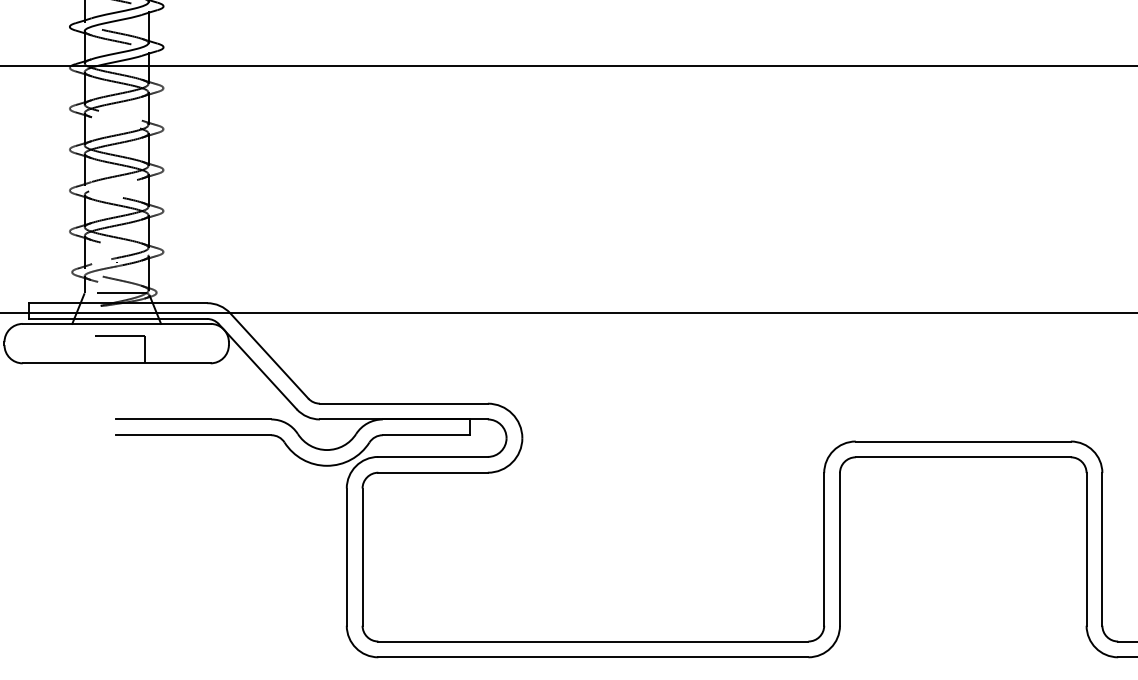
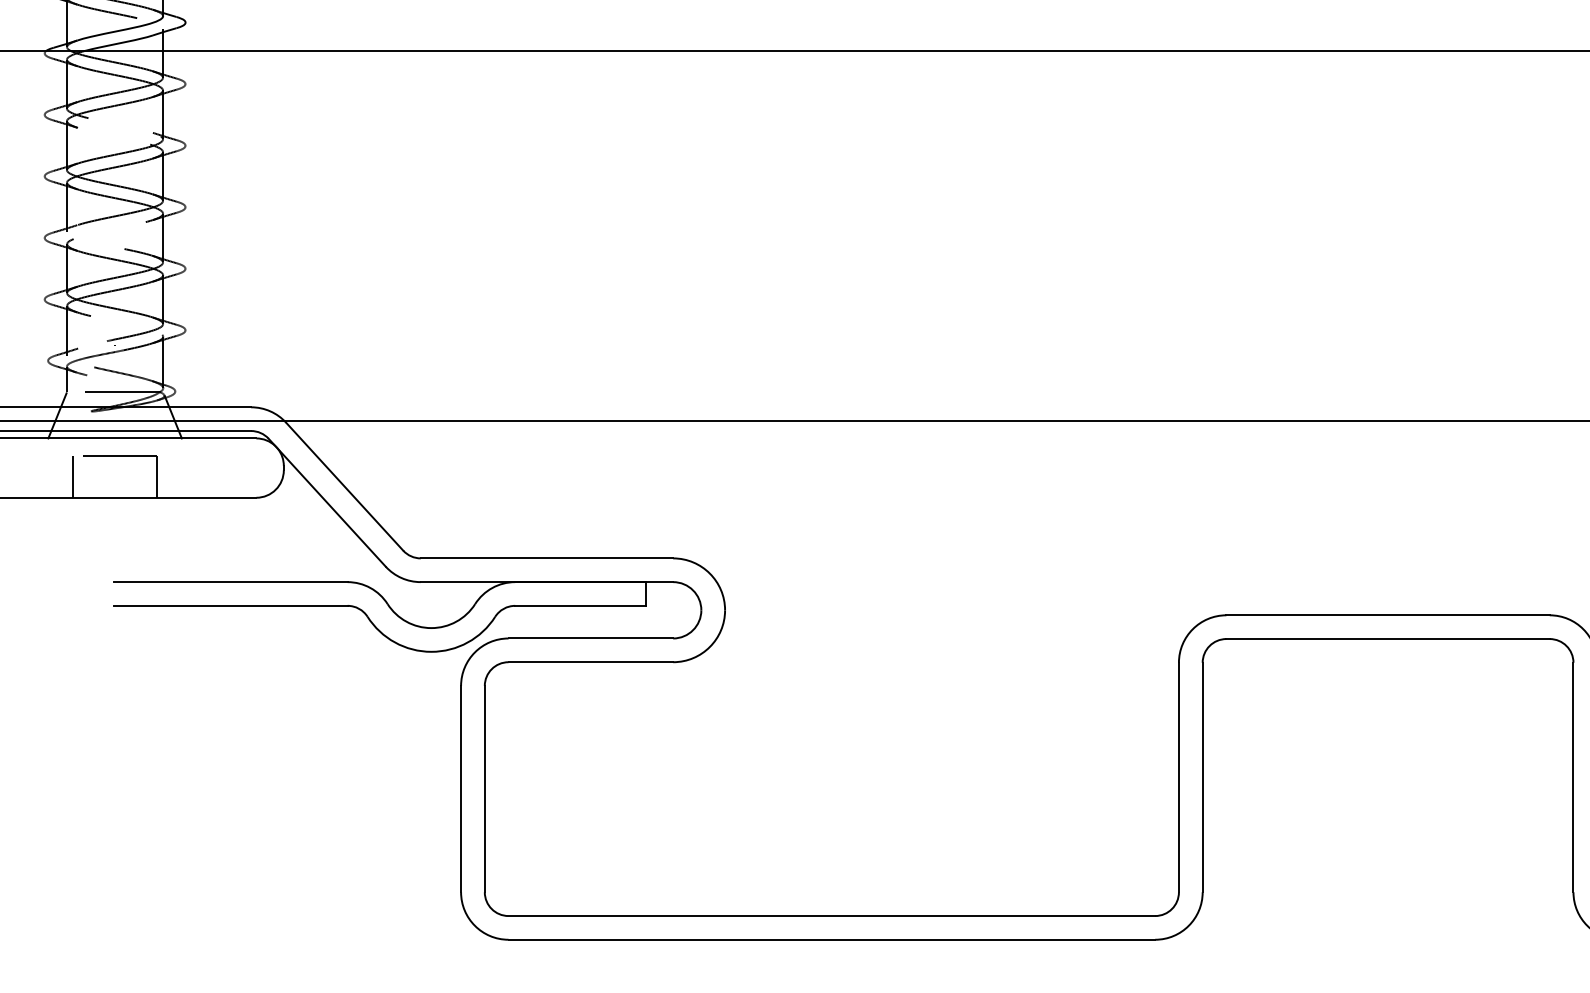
line: (88, 349) -> (72, 476), added

